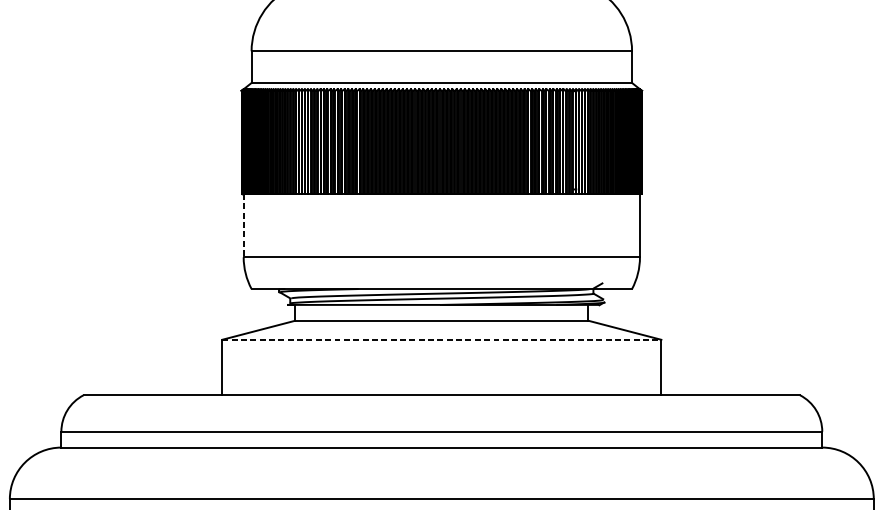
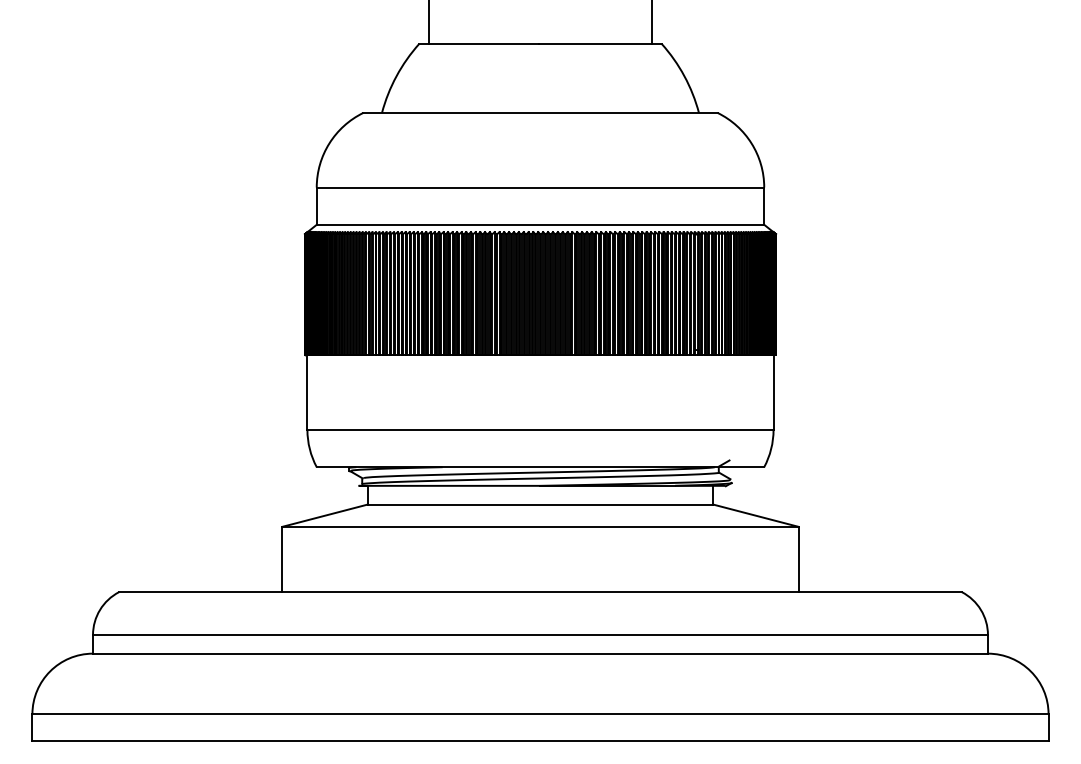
line: (243, 226) -> (307, 393), dashed -> solid
line: (441, 339) -> (540, 526), dashed -> solid

